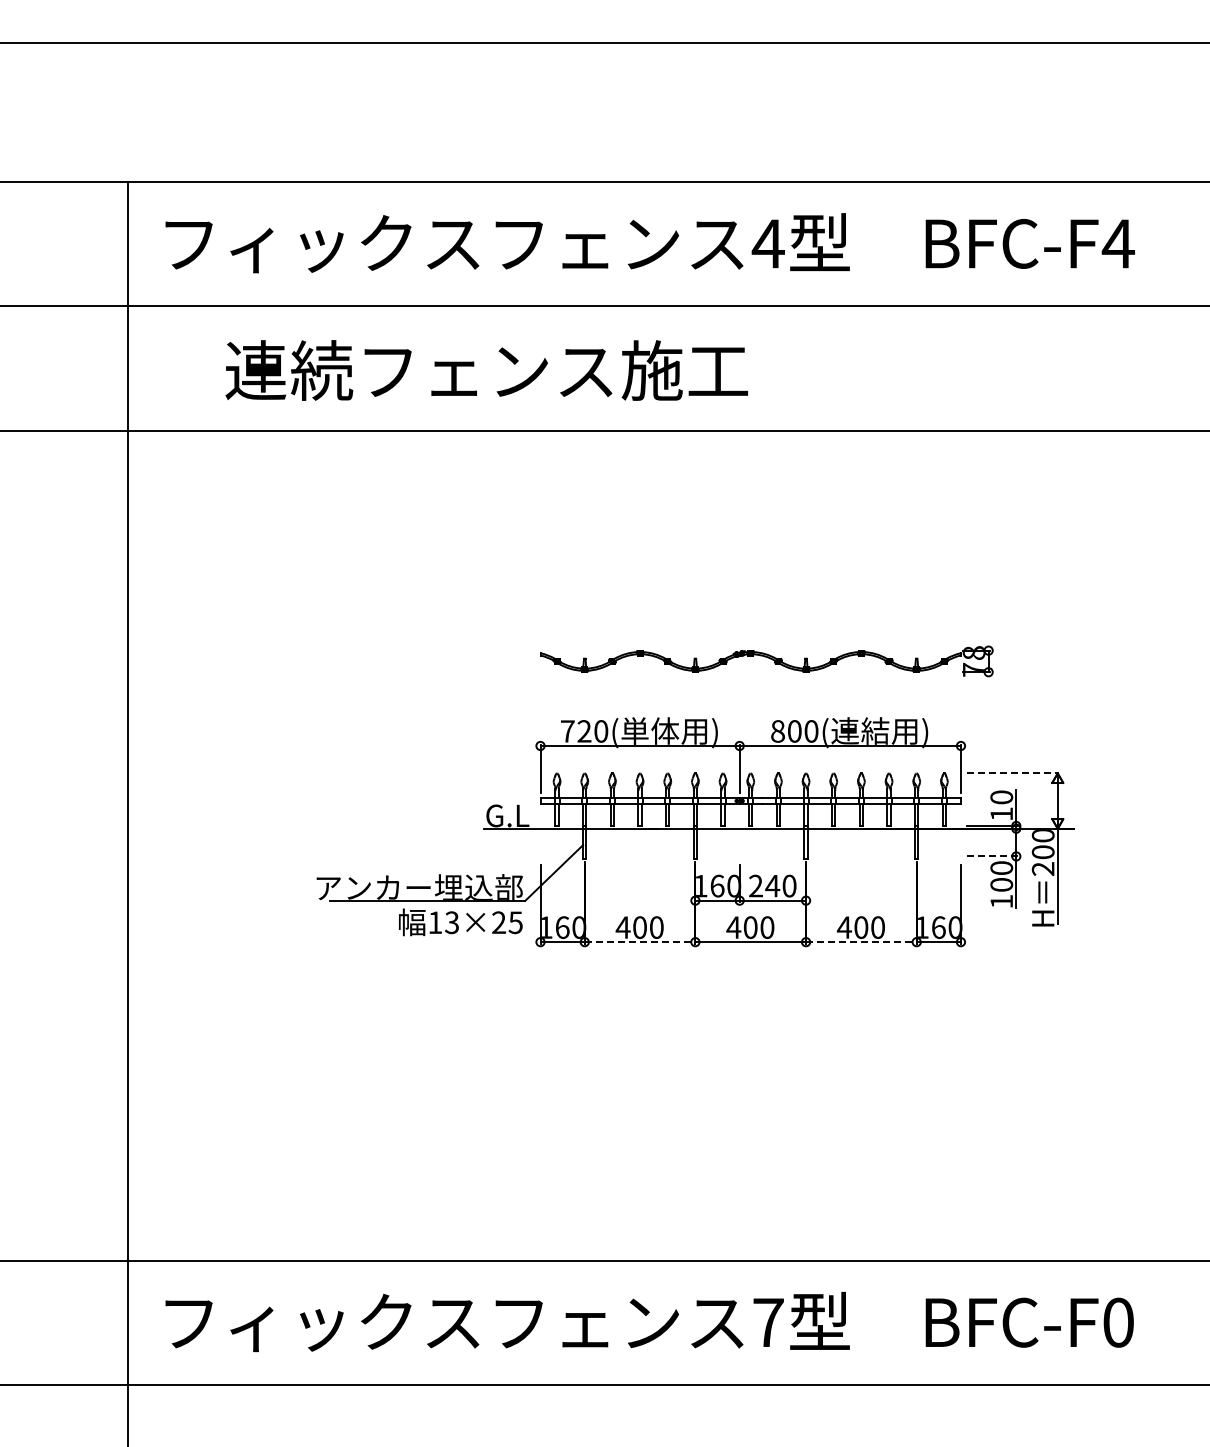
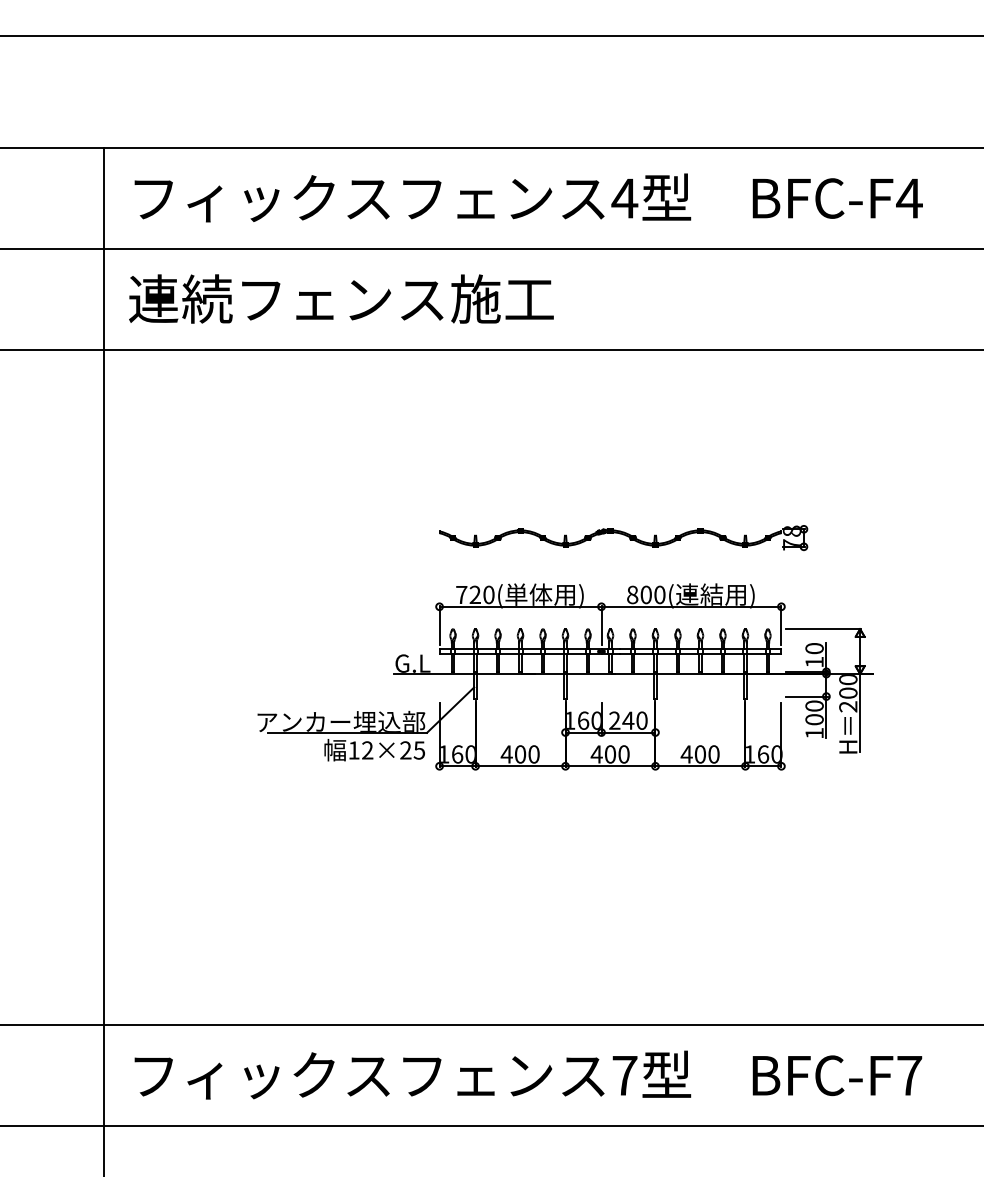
text: (486, 370) -> (341, 299), moved
line: (1013, 773) -> (824, 629), dashed -> solid
line: (992, 856) -> (807, 696), dashed -> solid
text: (452, 922) -> (368, 750), 13×25 -> 12×25
line: (640, 942) -> (520, 766), dashed -> solid
line: (861, 942) -> (700, 766), dashed -> solid
text: (1118, 1322) -> (909, 1075), BFC-F0 -> BFC-F7

